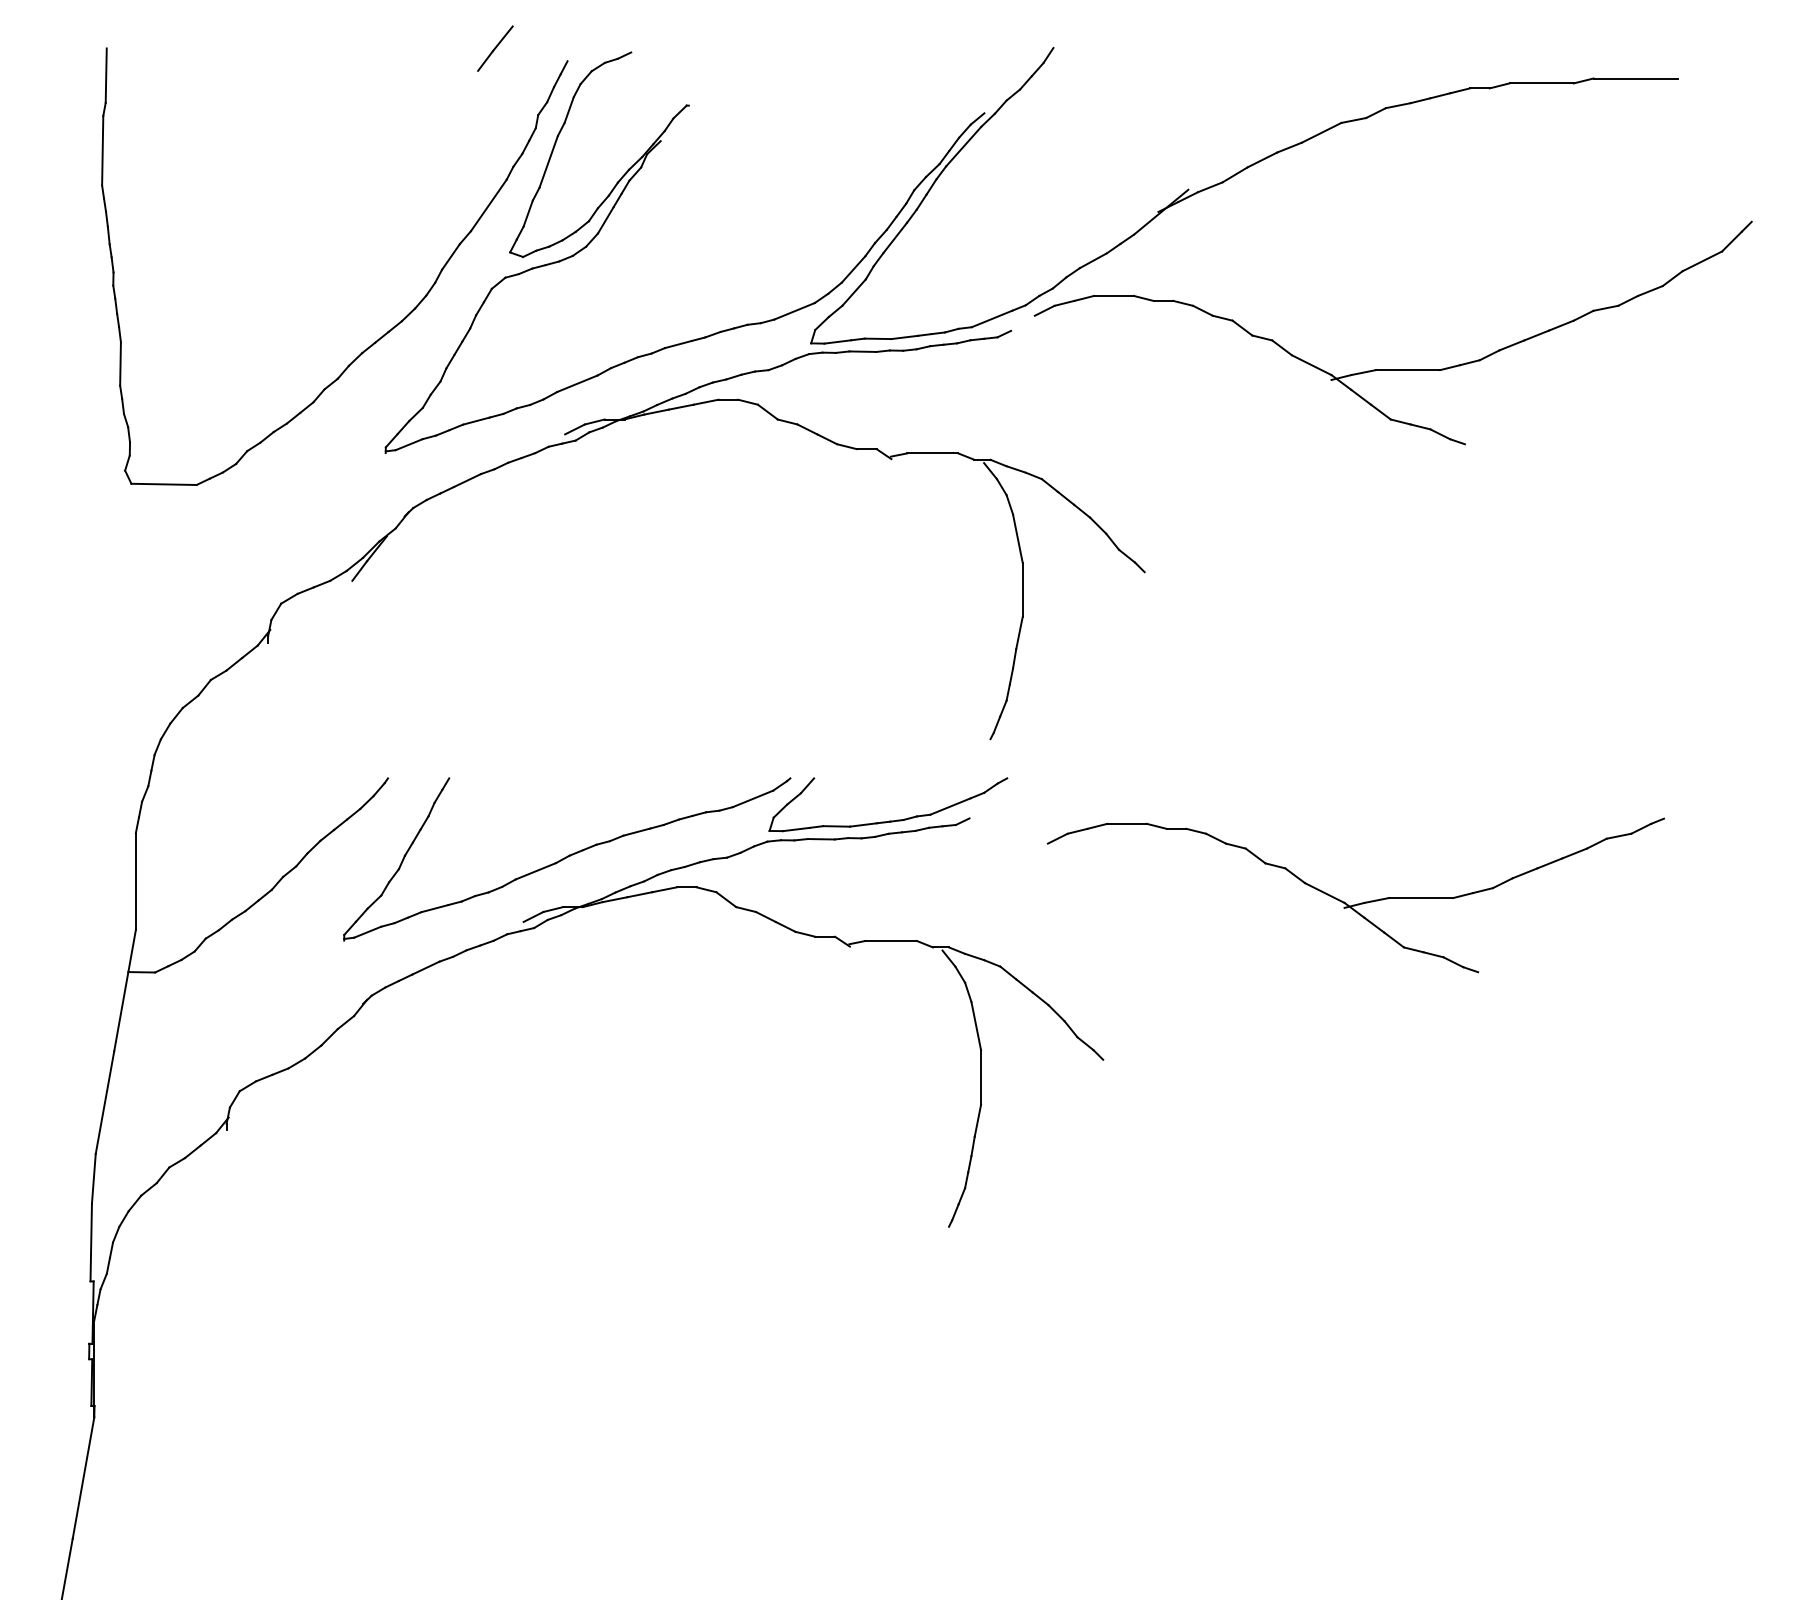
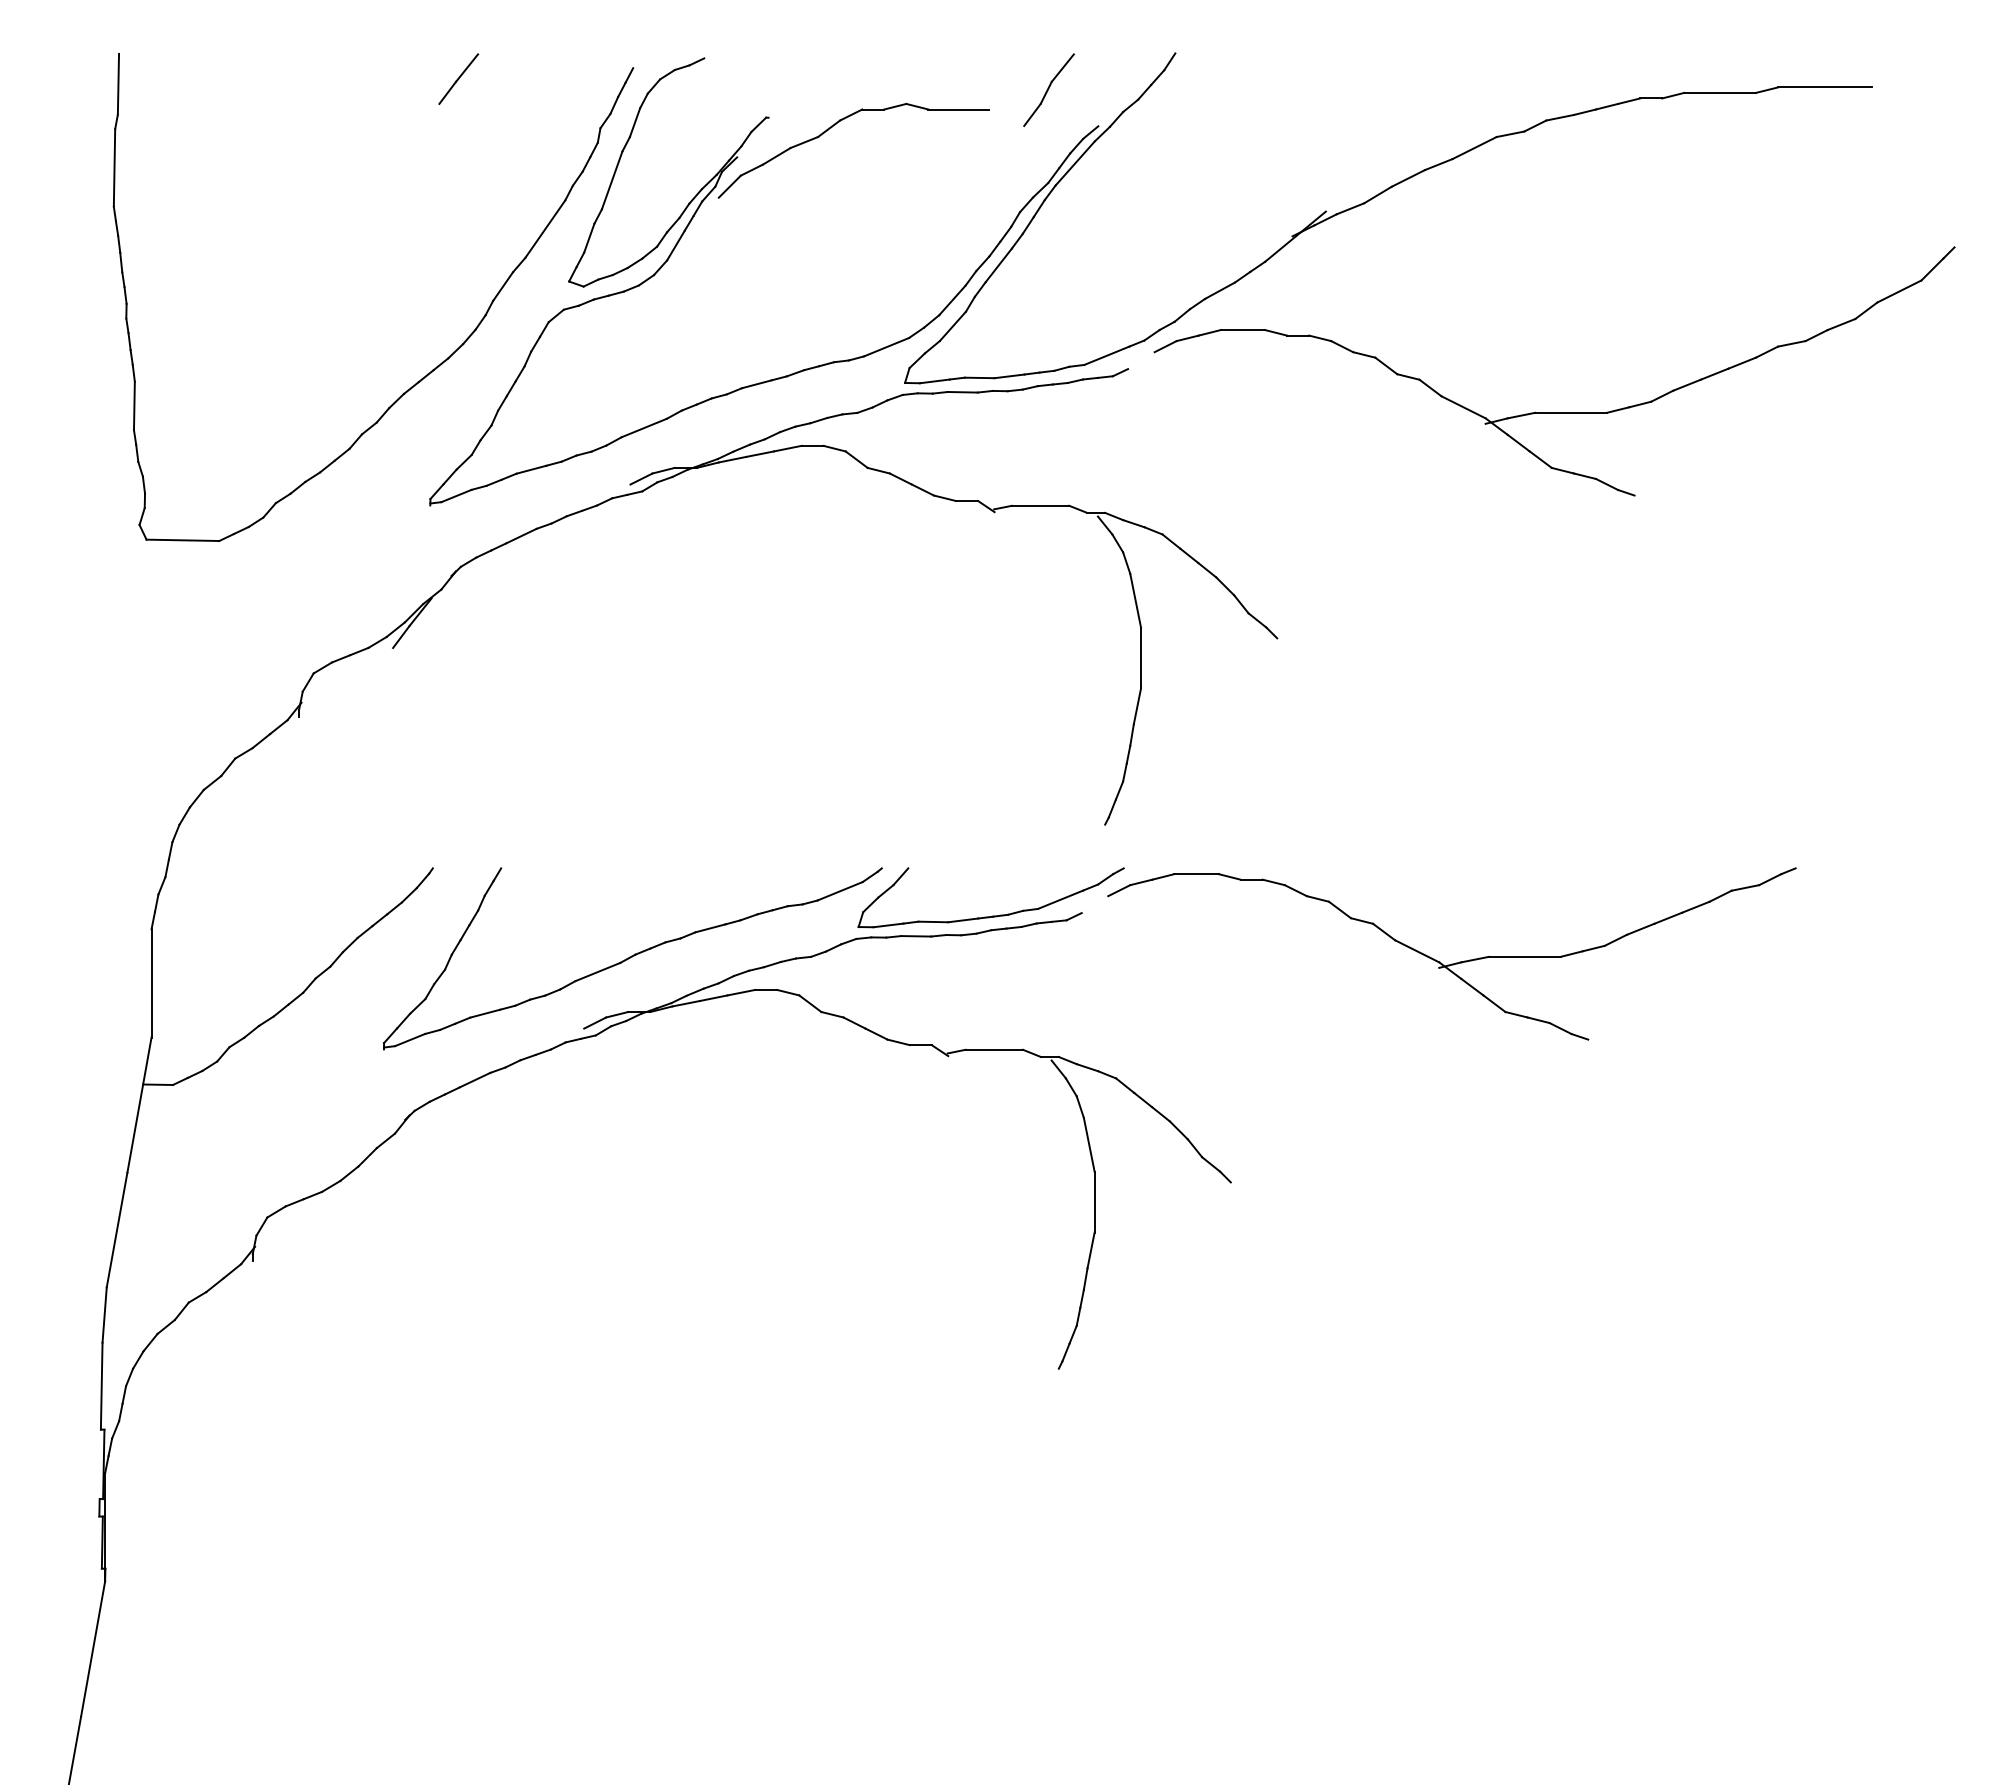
line: (495, 48) -> (458, 78), moved
part: (939, 80) -> (1048, 89), added
part: (748, 112) -> (835, 125), added
part: (1359, 903) -> (1455, 962), moved

